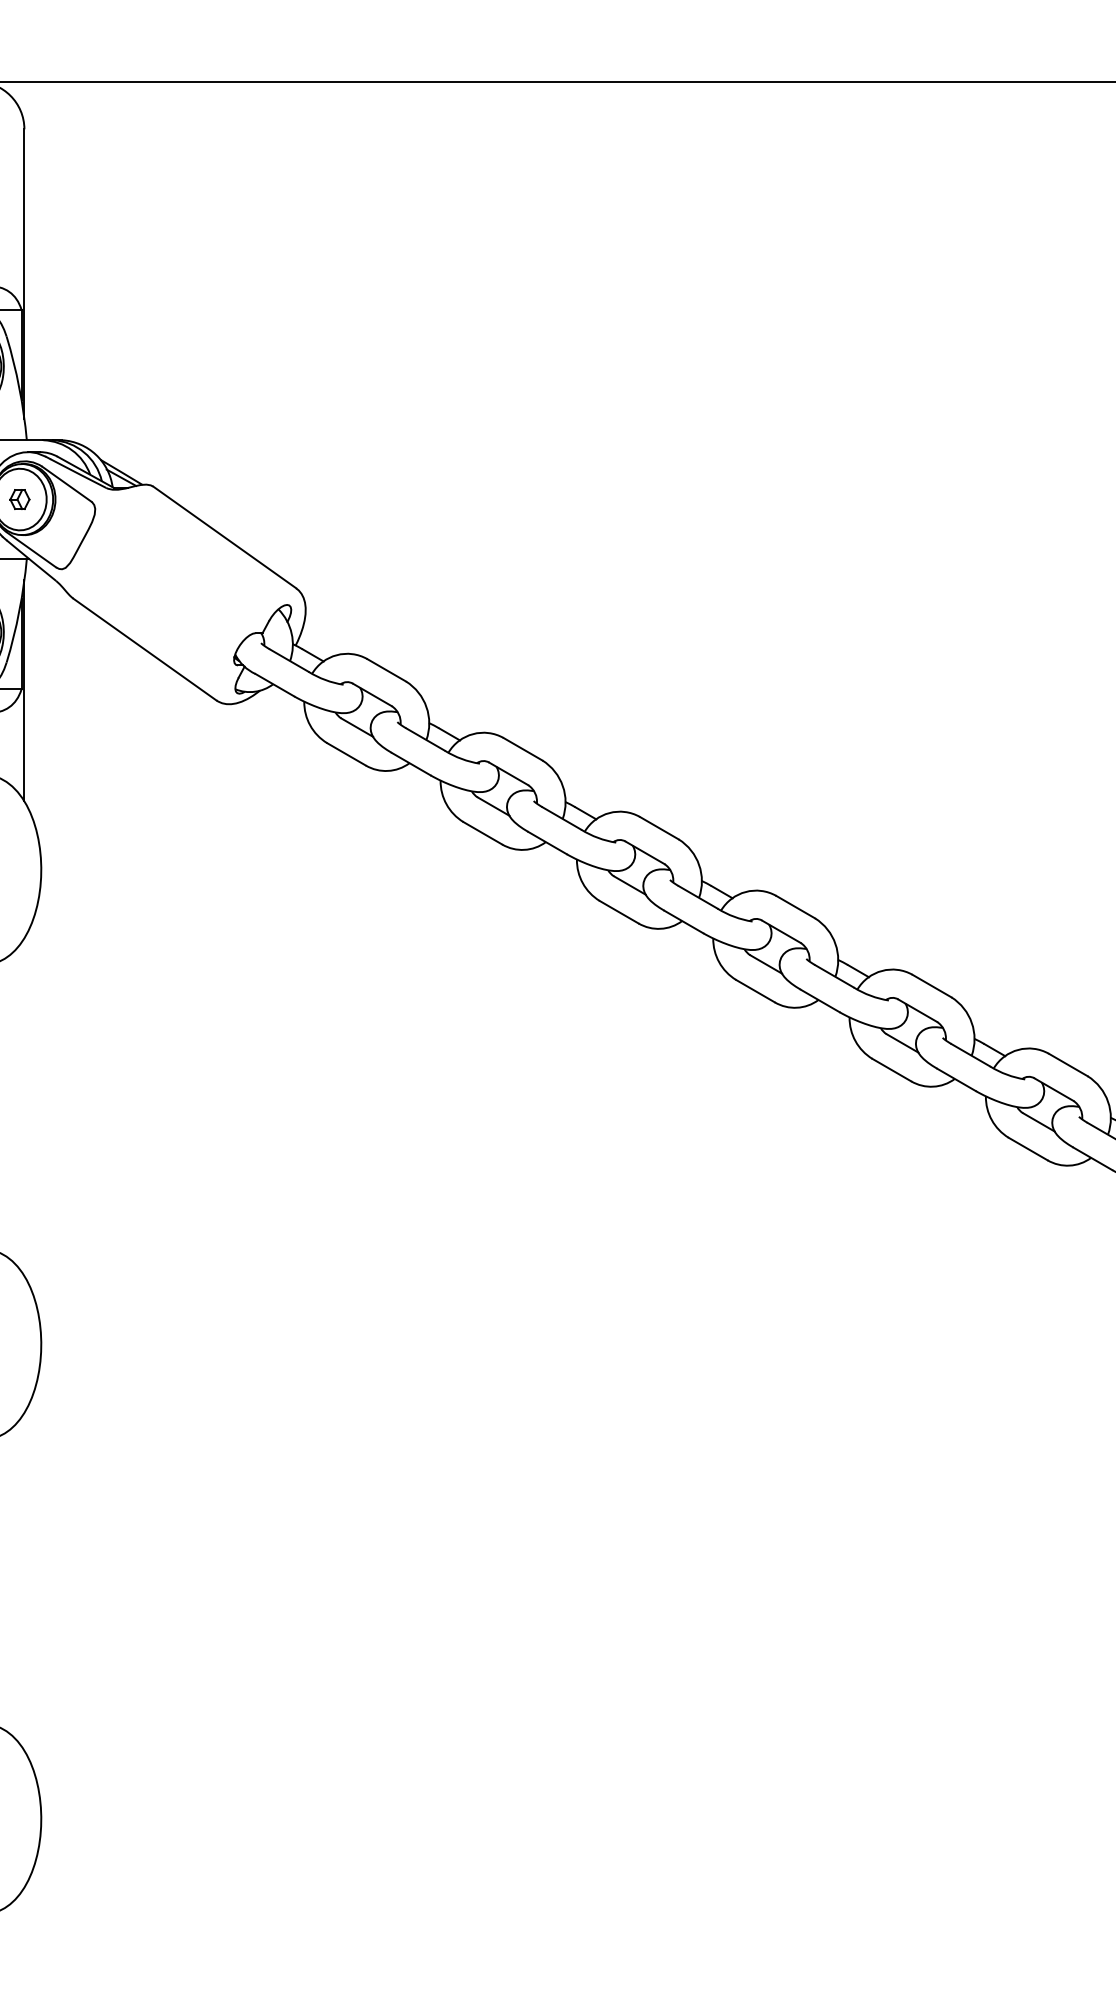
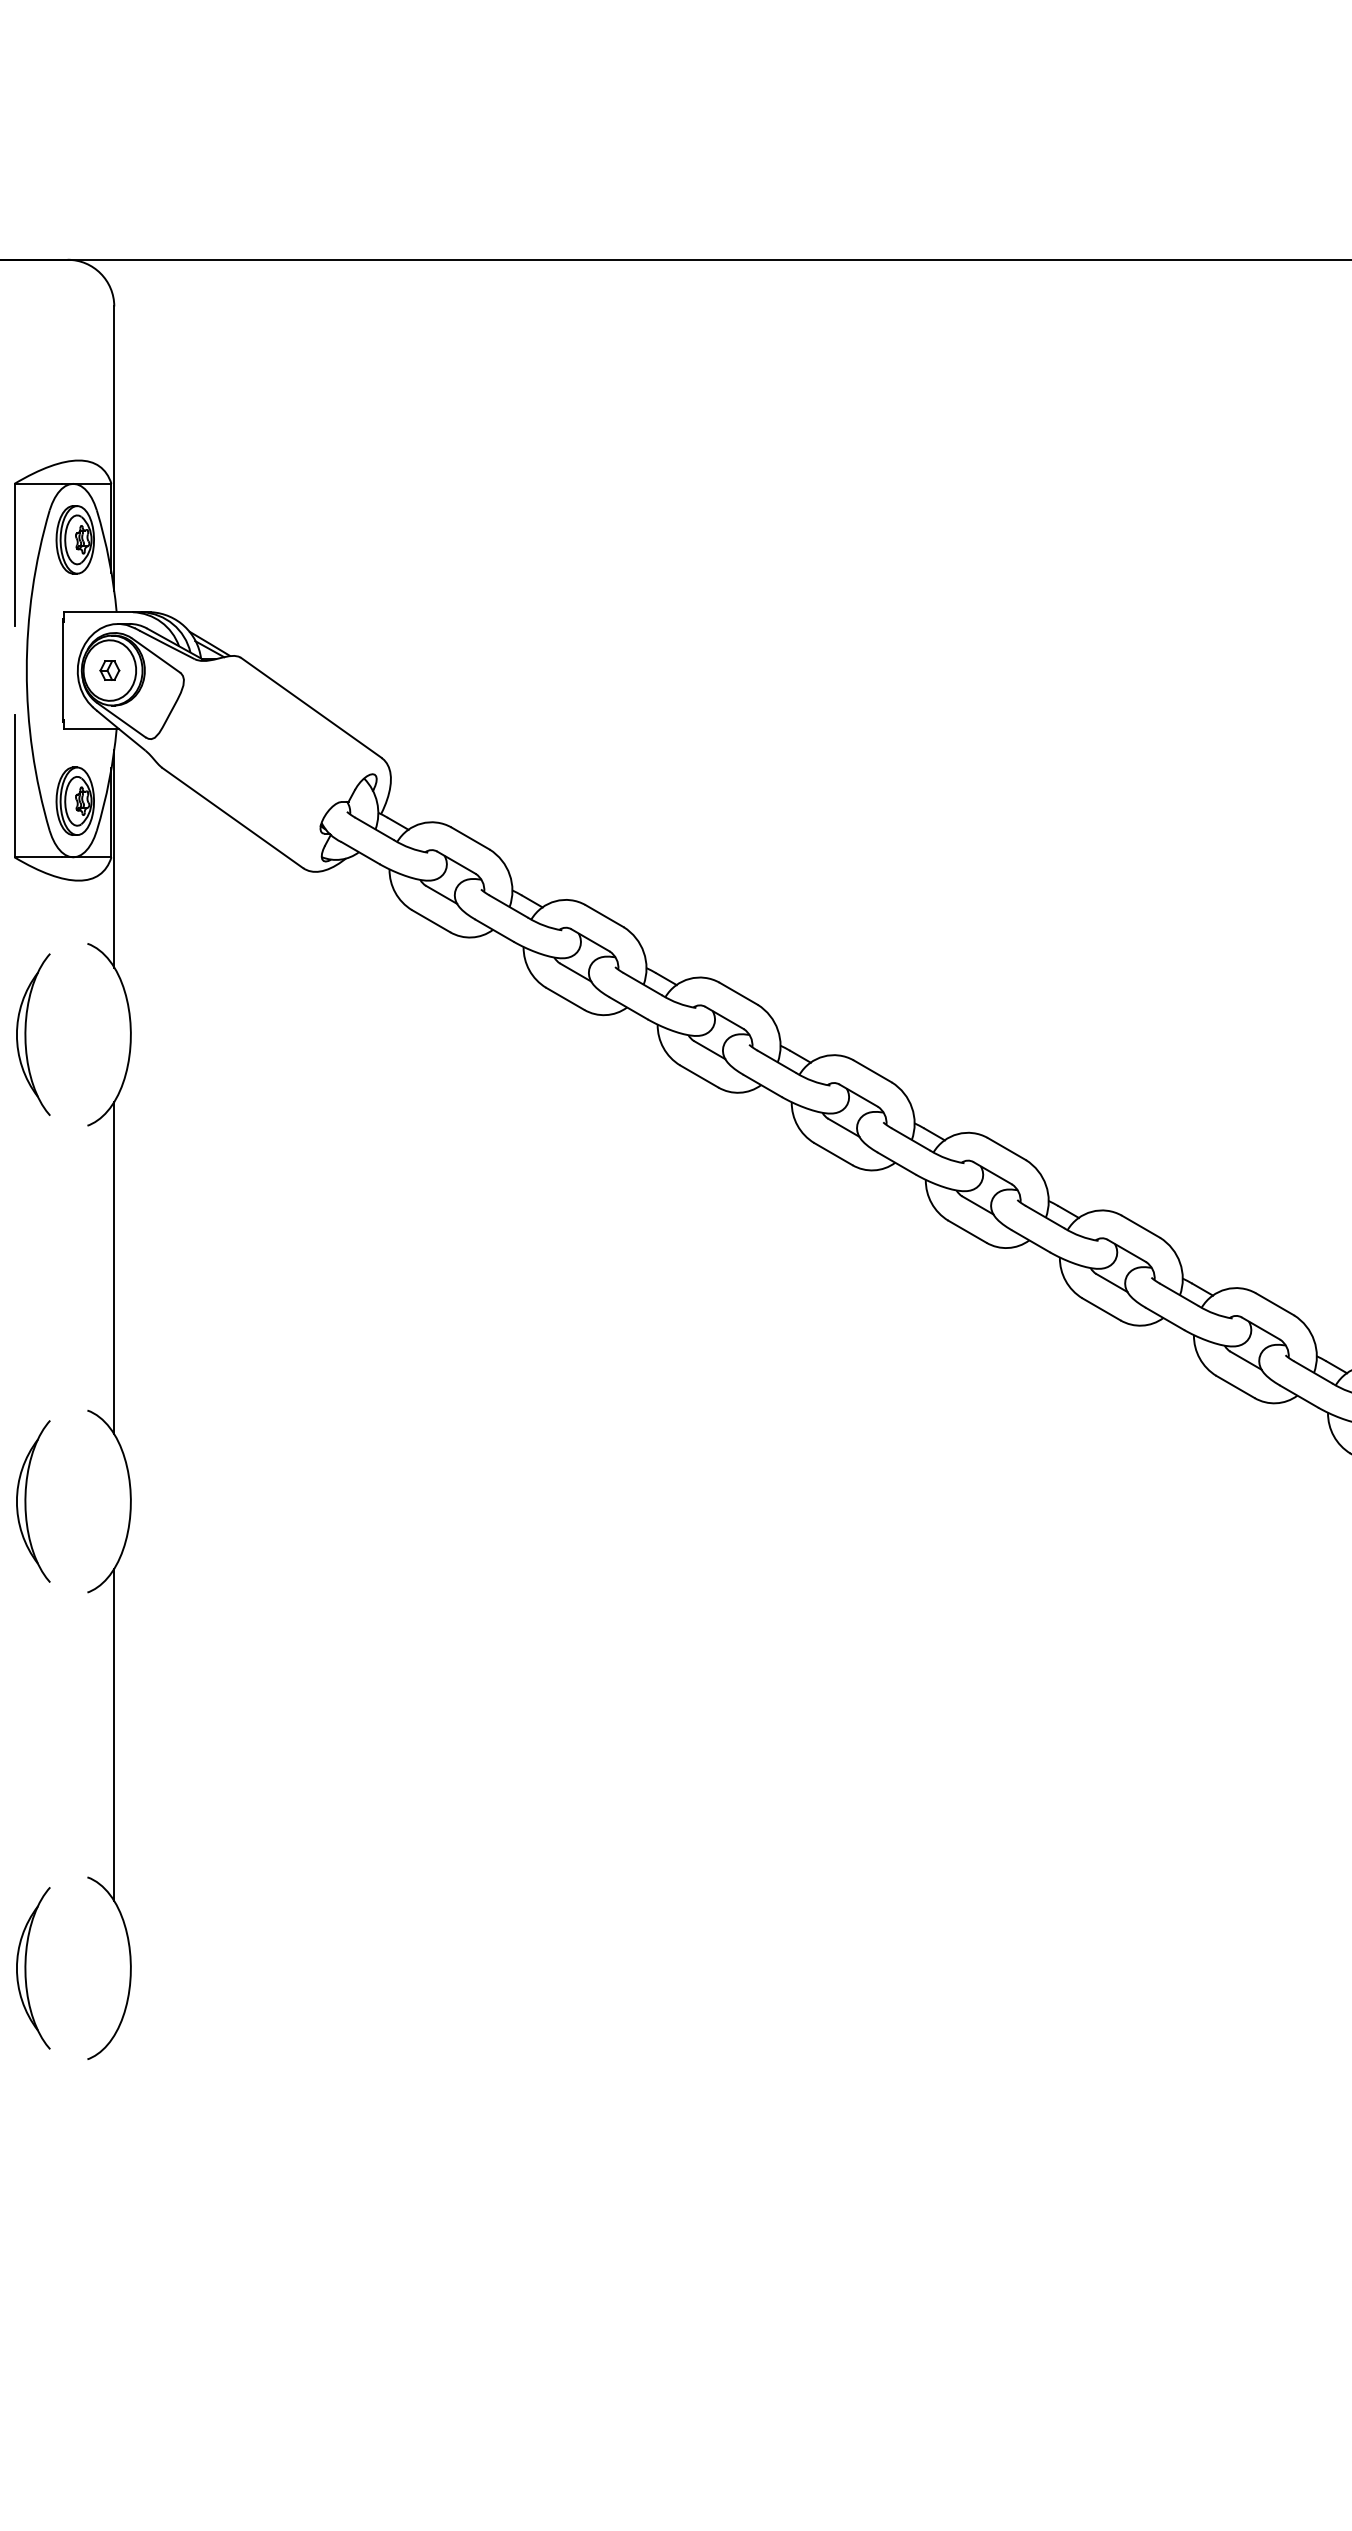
line: (24, 1107) -> (114, 1268), added
line: (24, 1581) -> (114, 1734), added

